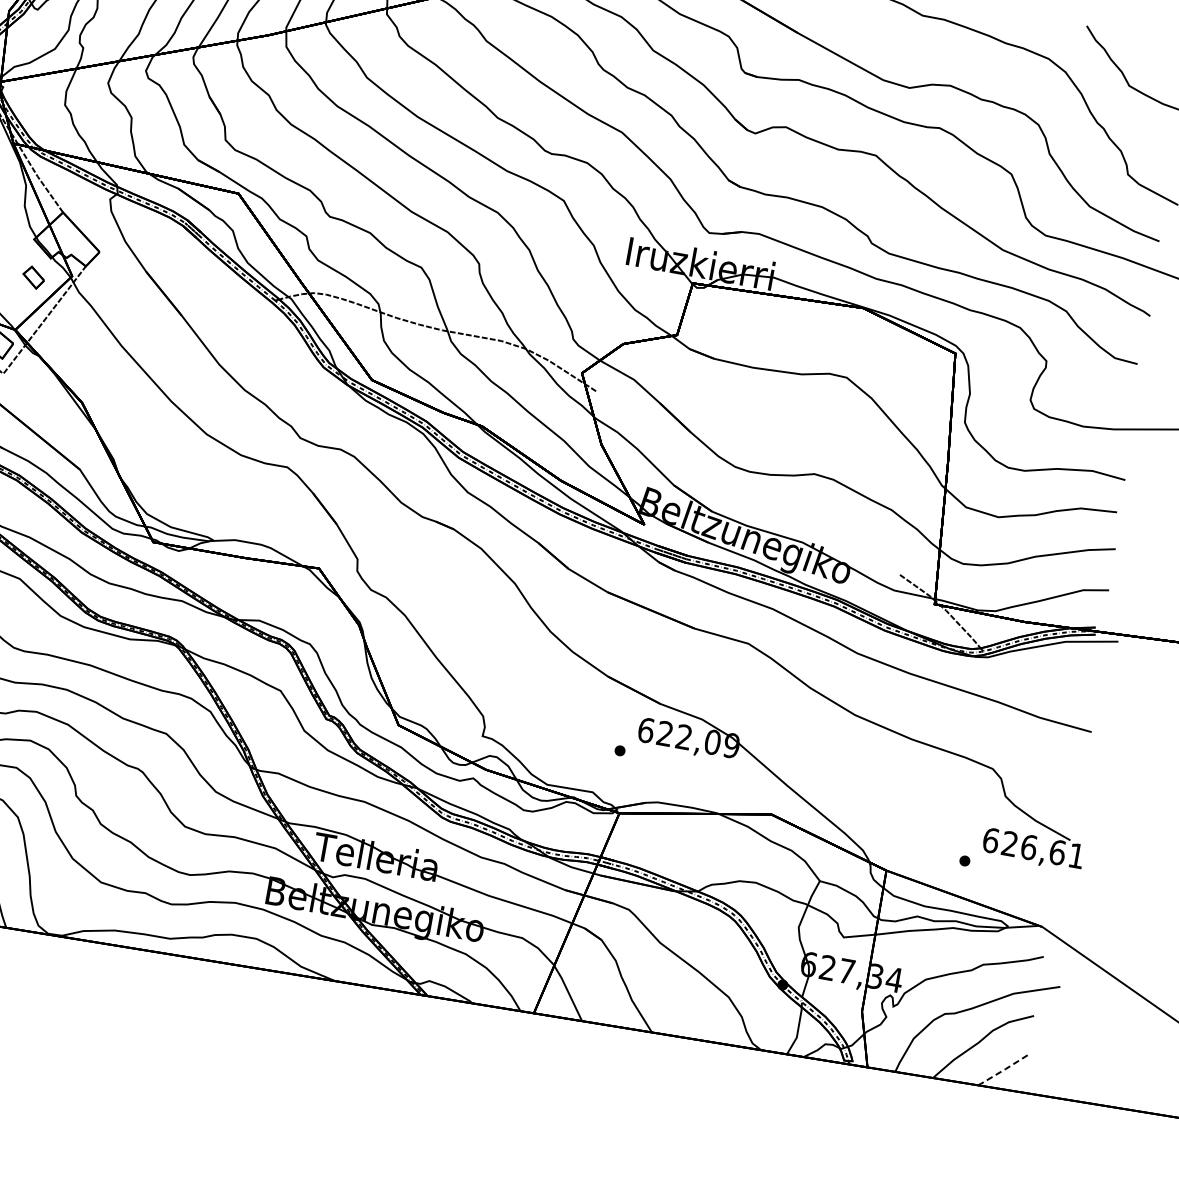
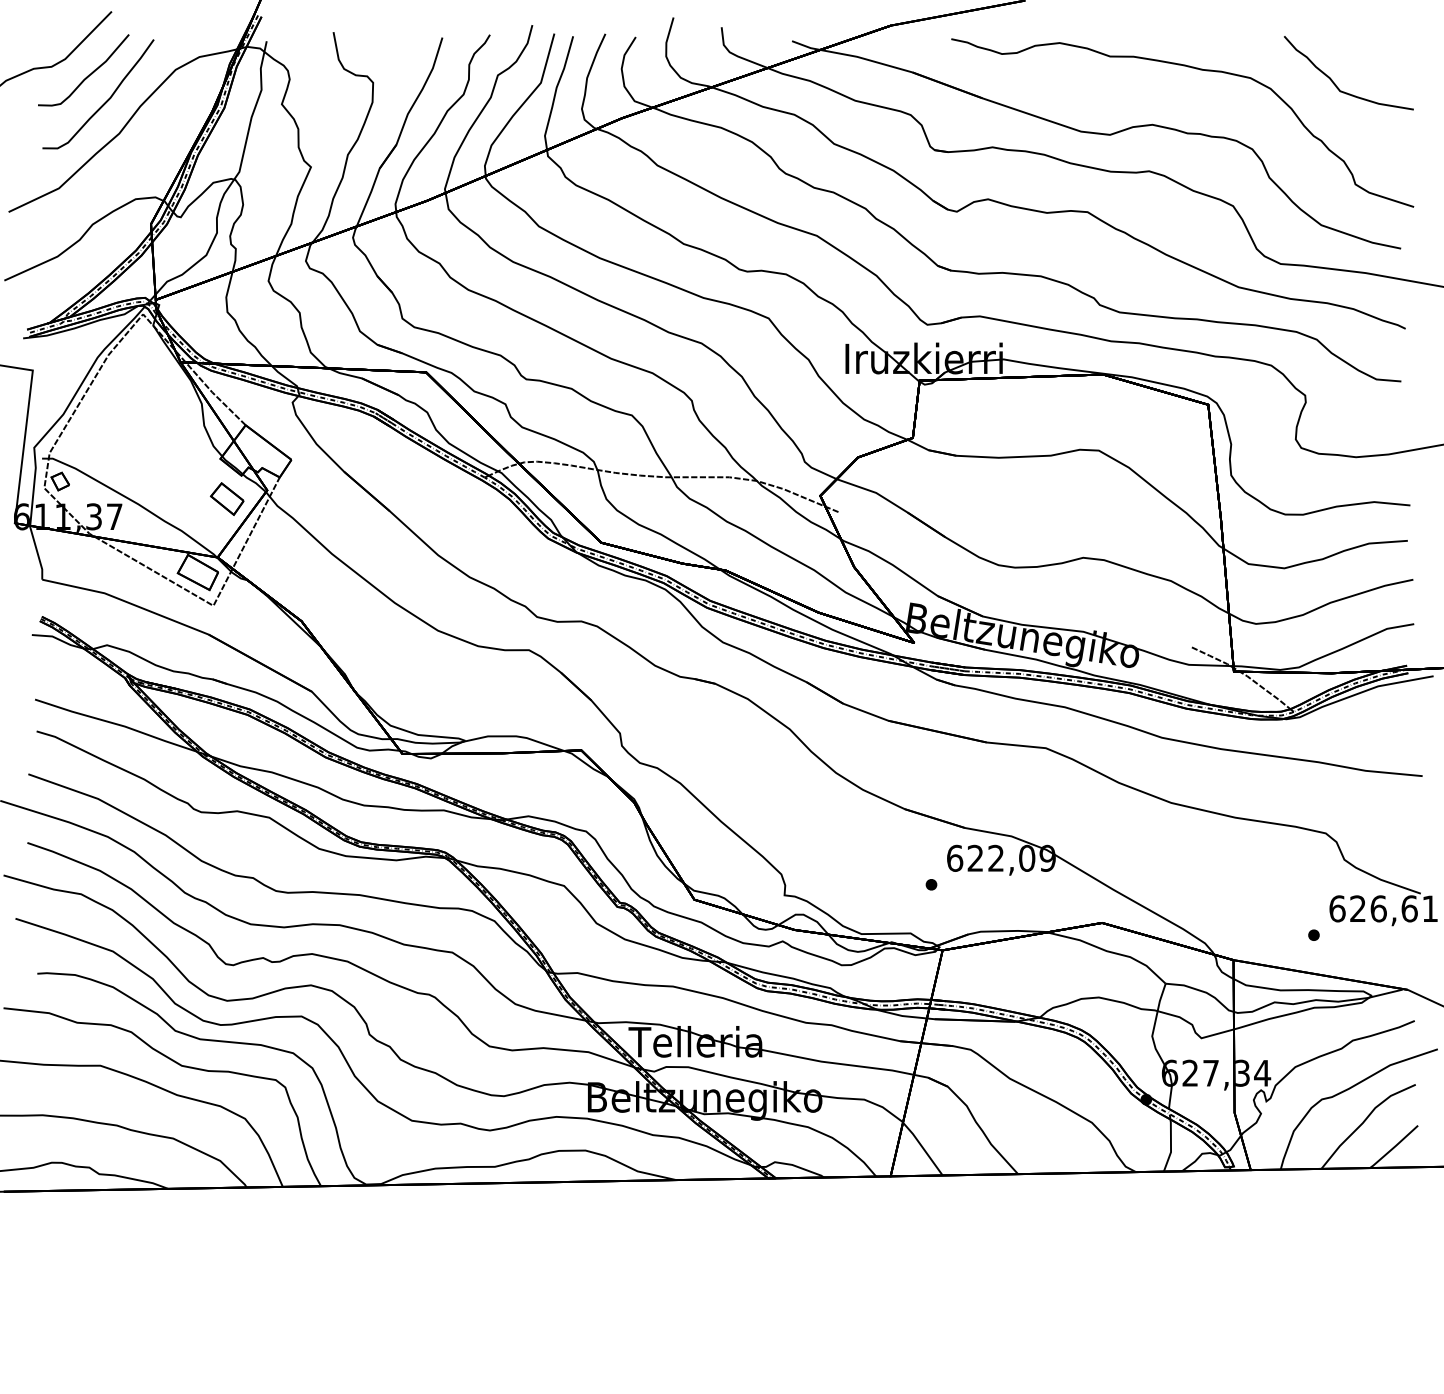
part: (33, 276) -> (226, 498), size x1.43
line: (1003, 1070) -> (1394, 1147), dashed -> solid

